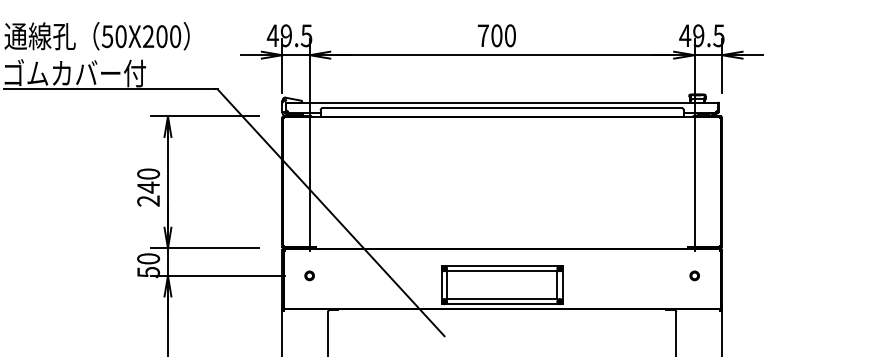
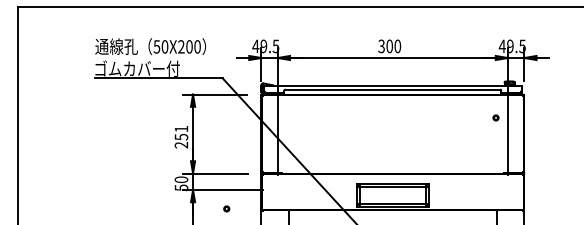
text: (483, 35) -> (381, 46), 700 -> 300
text: (148, 179) -> (181, 132), 240 -> 251
part: (309, 275) -> (226, 208), moved
part: (693, 275) -> (495, 117), moved

